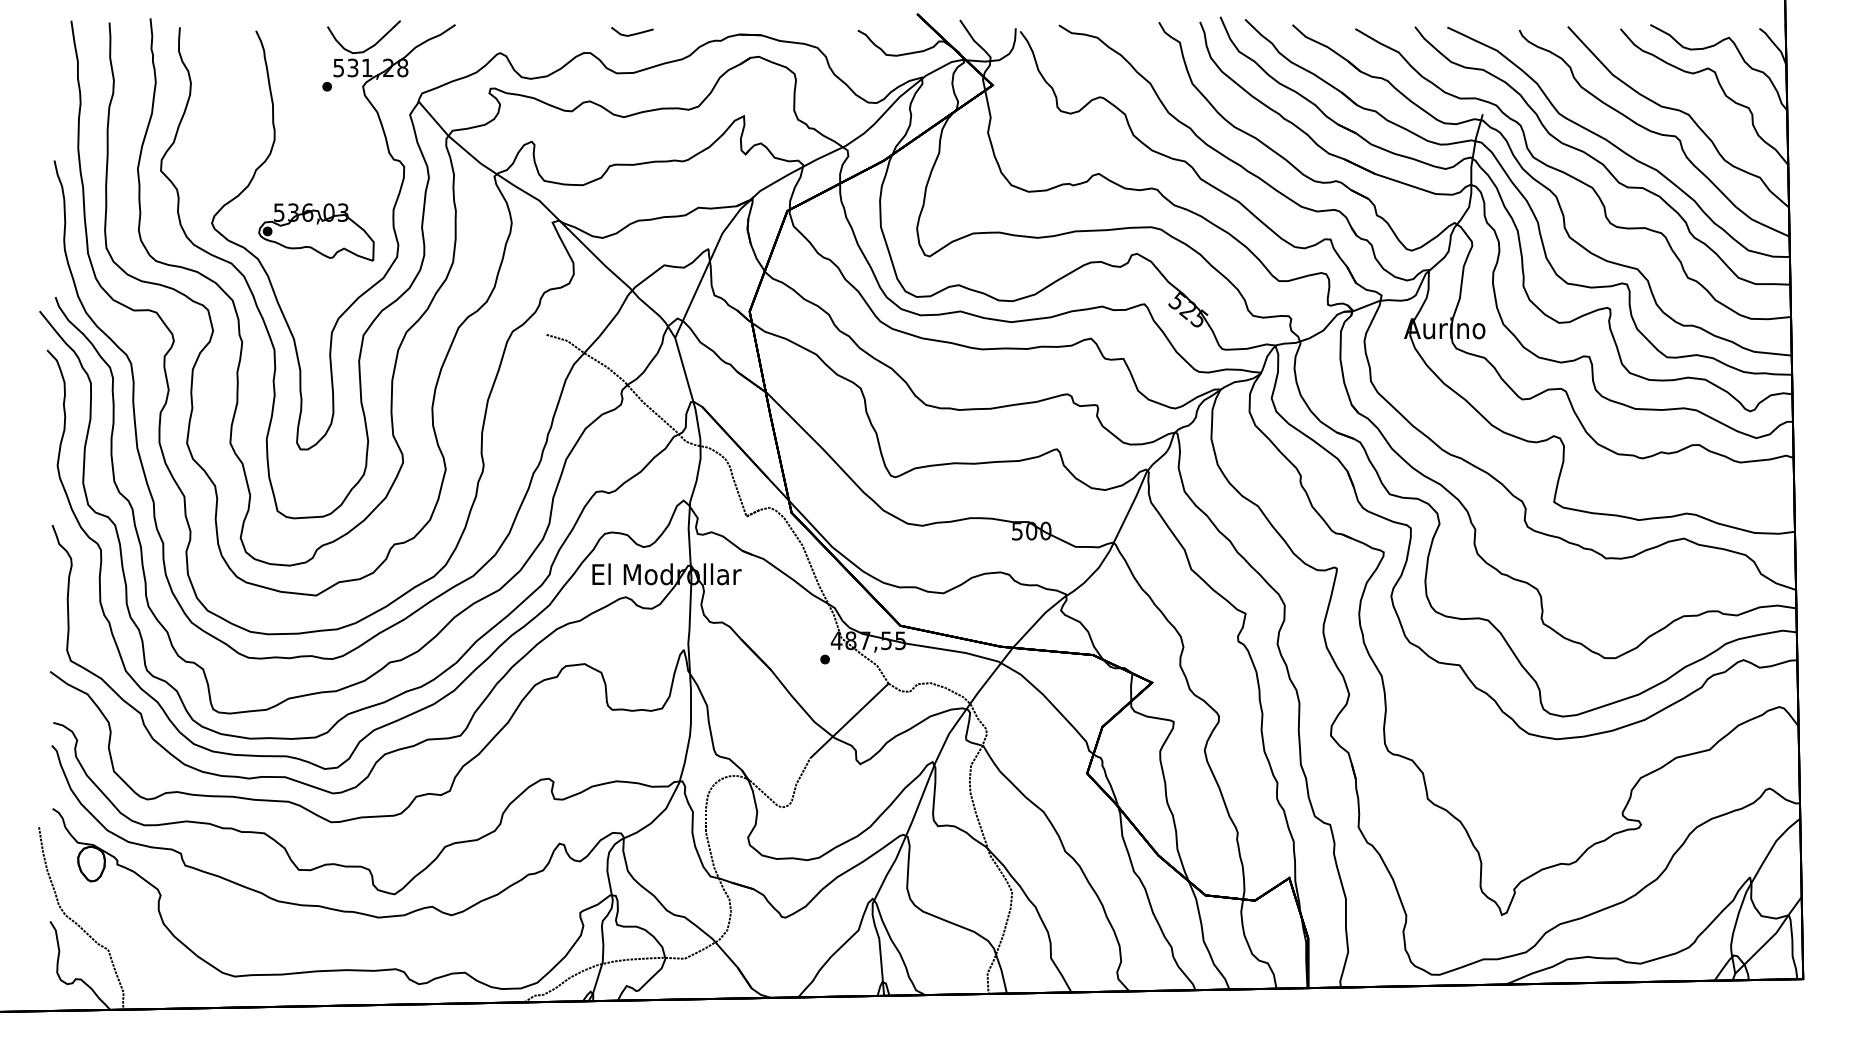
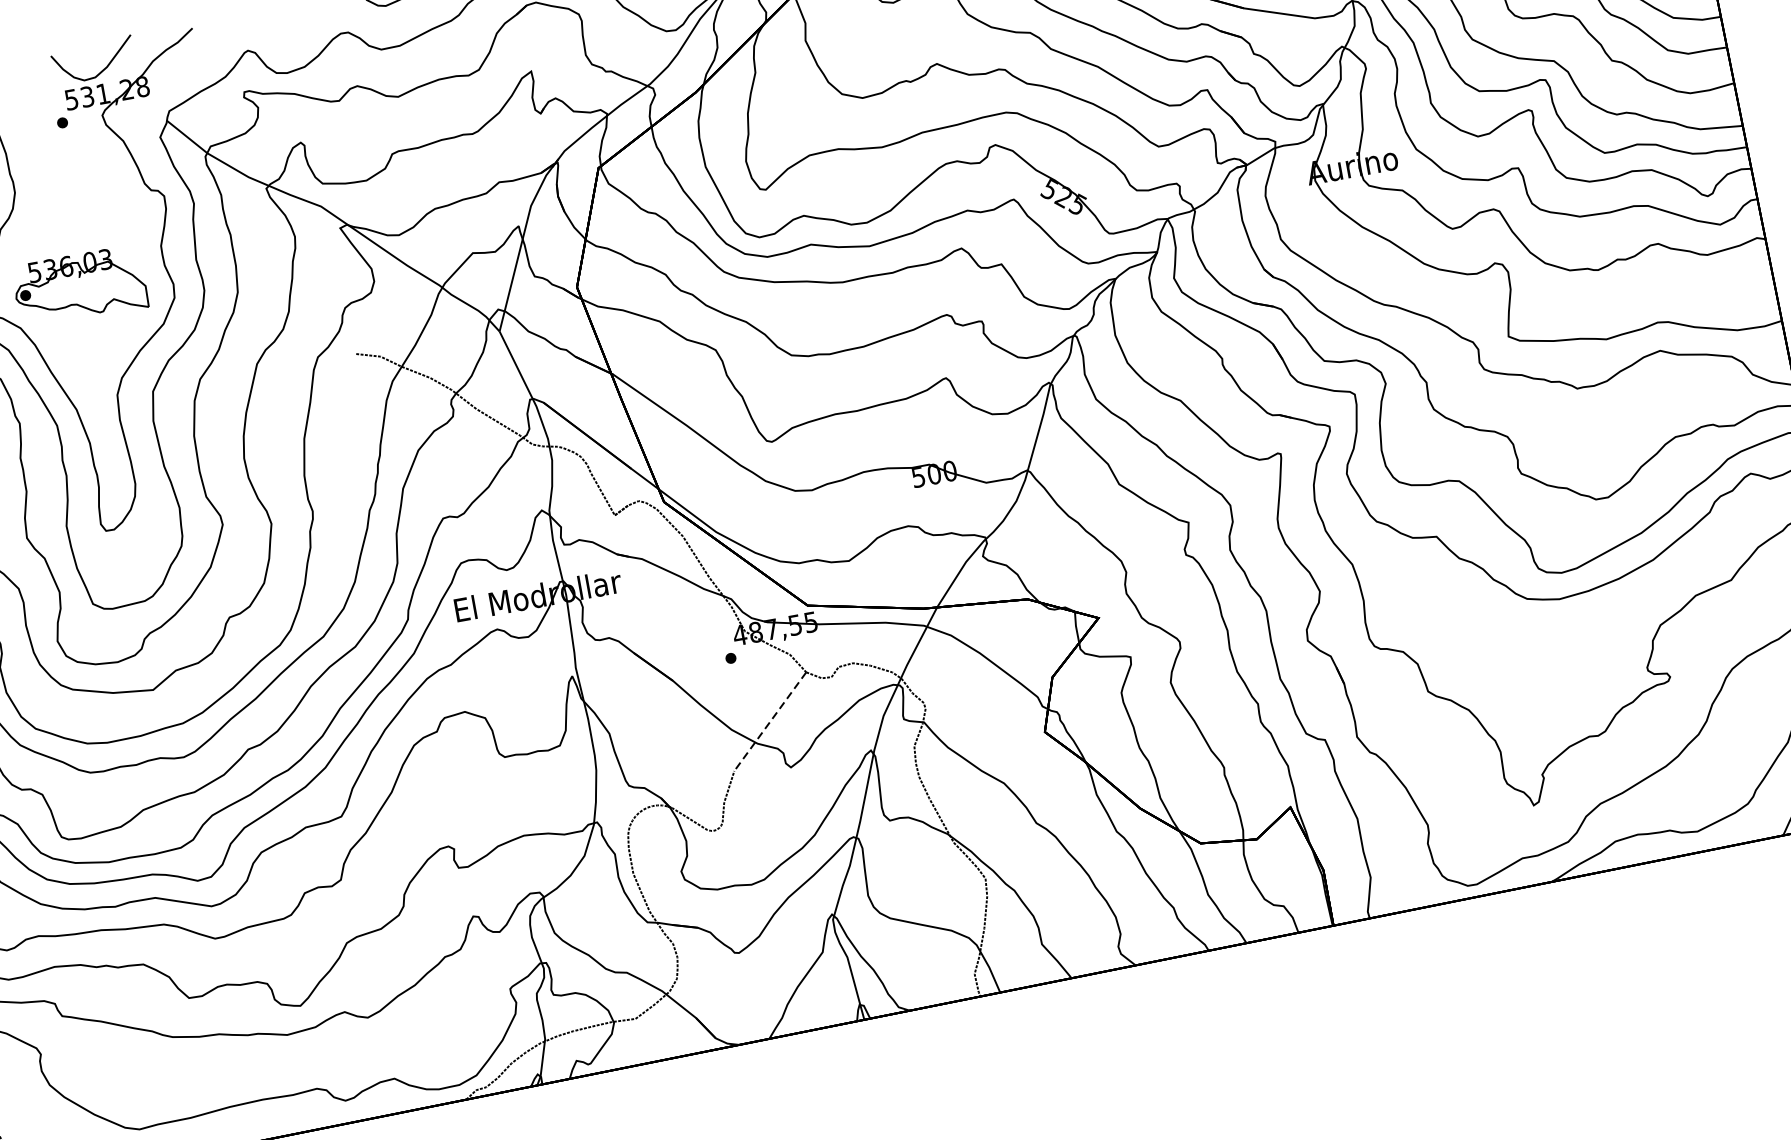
line: (849, 721) -> (770, 722), solid -> dashed

